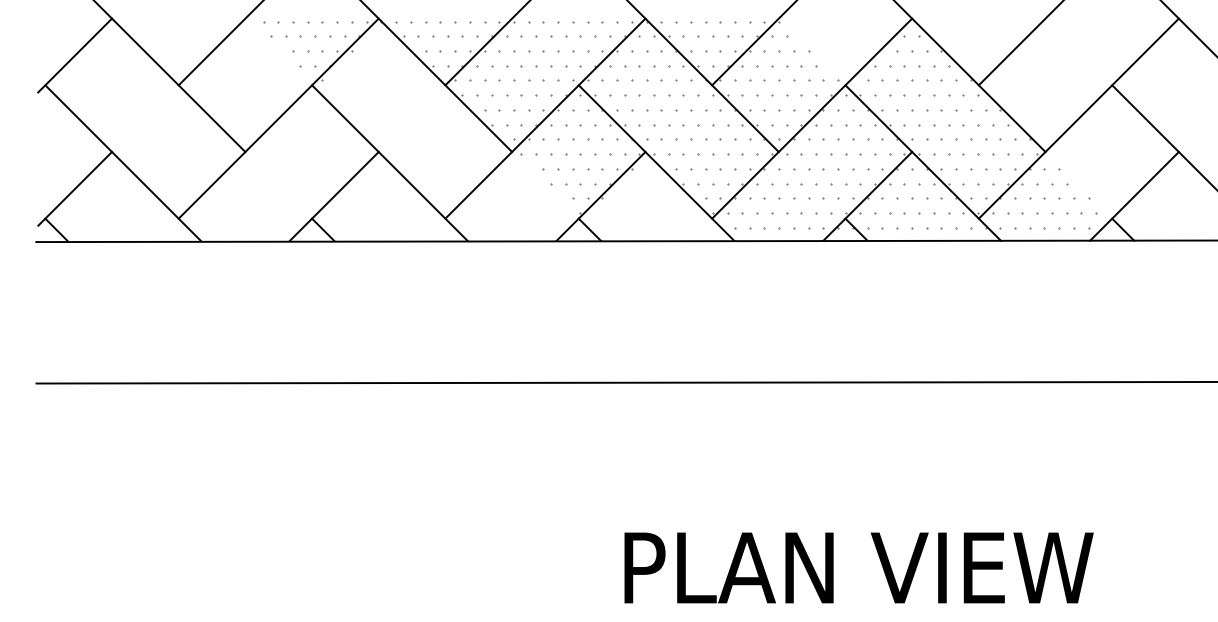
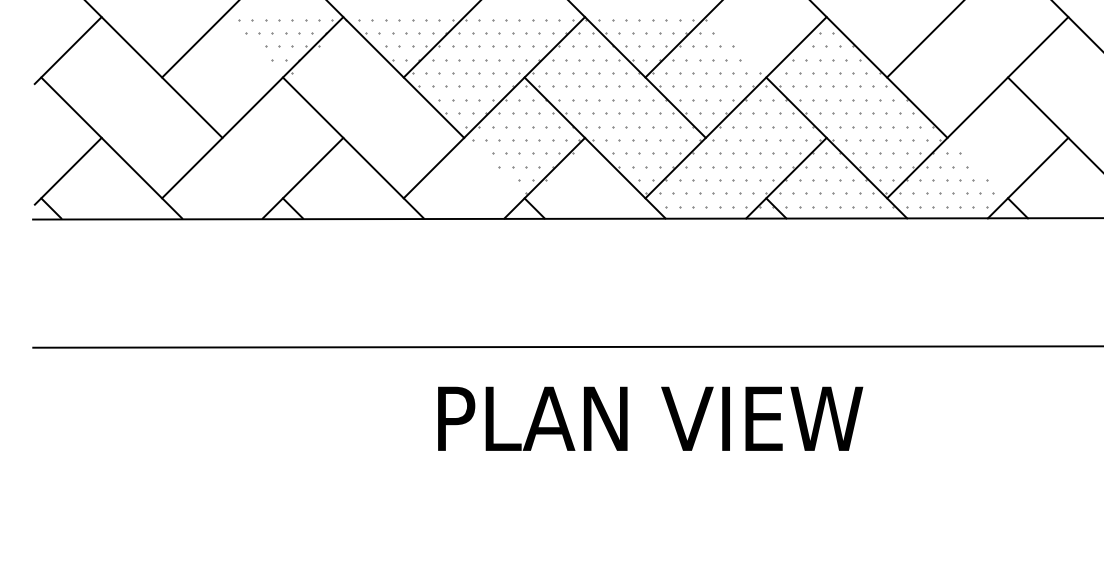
text: (858, 567) -> (650, 418), moved

